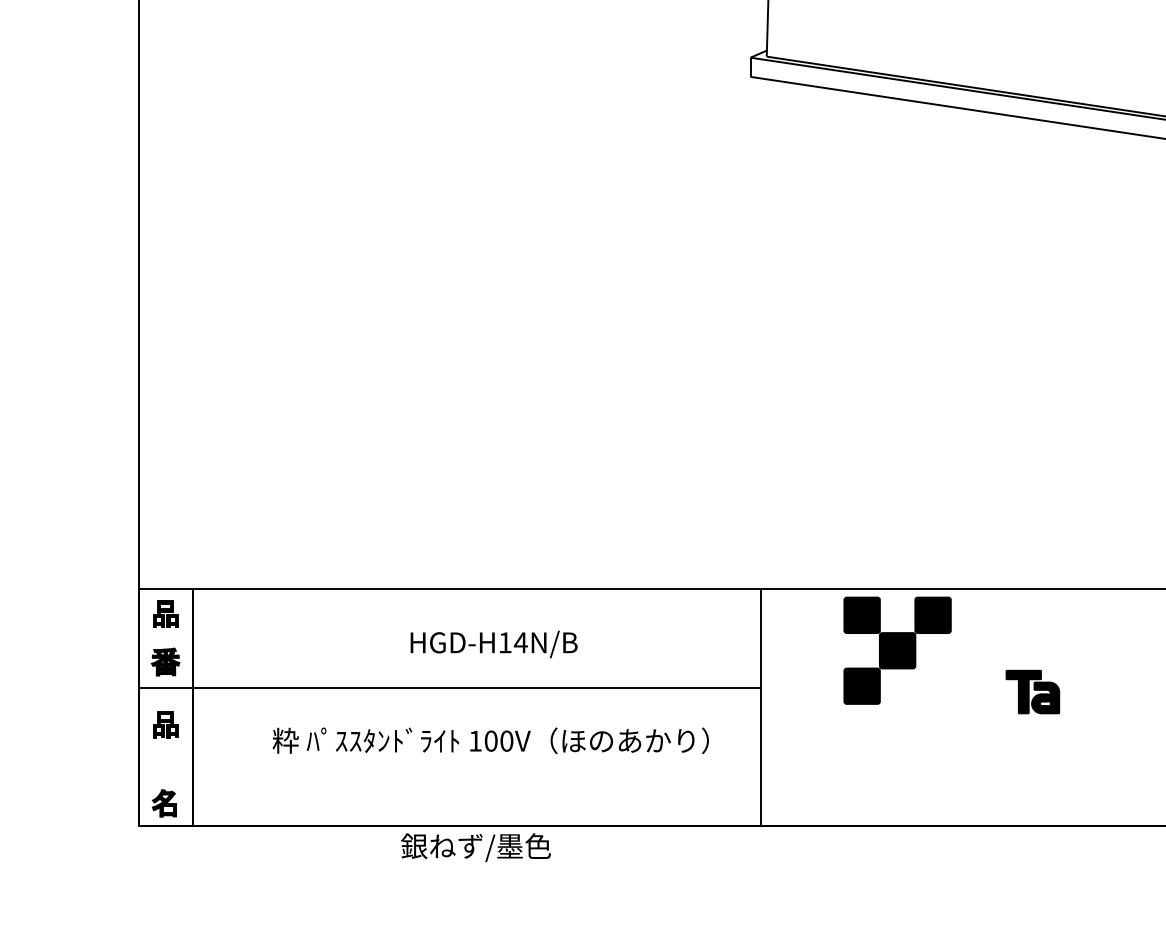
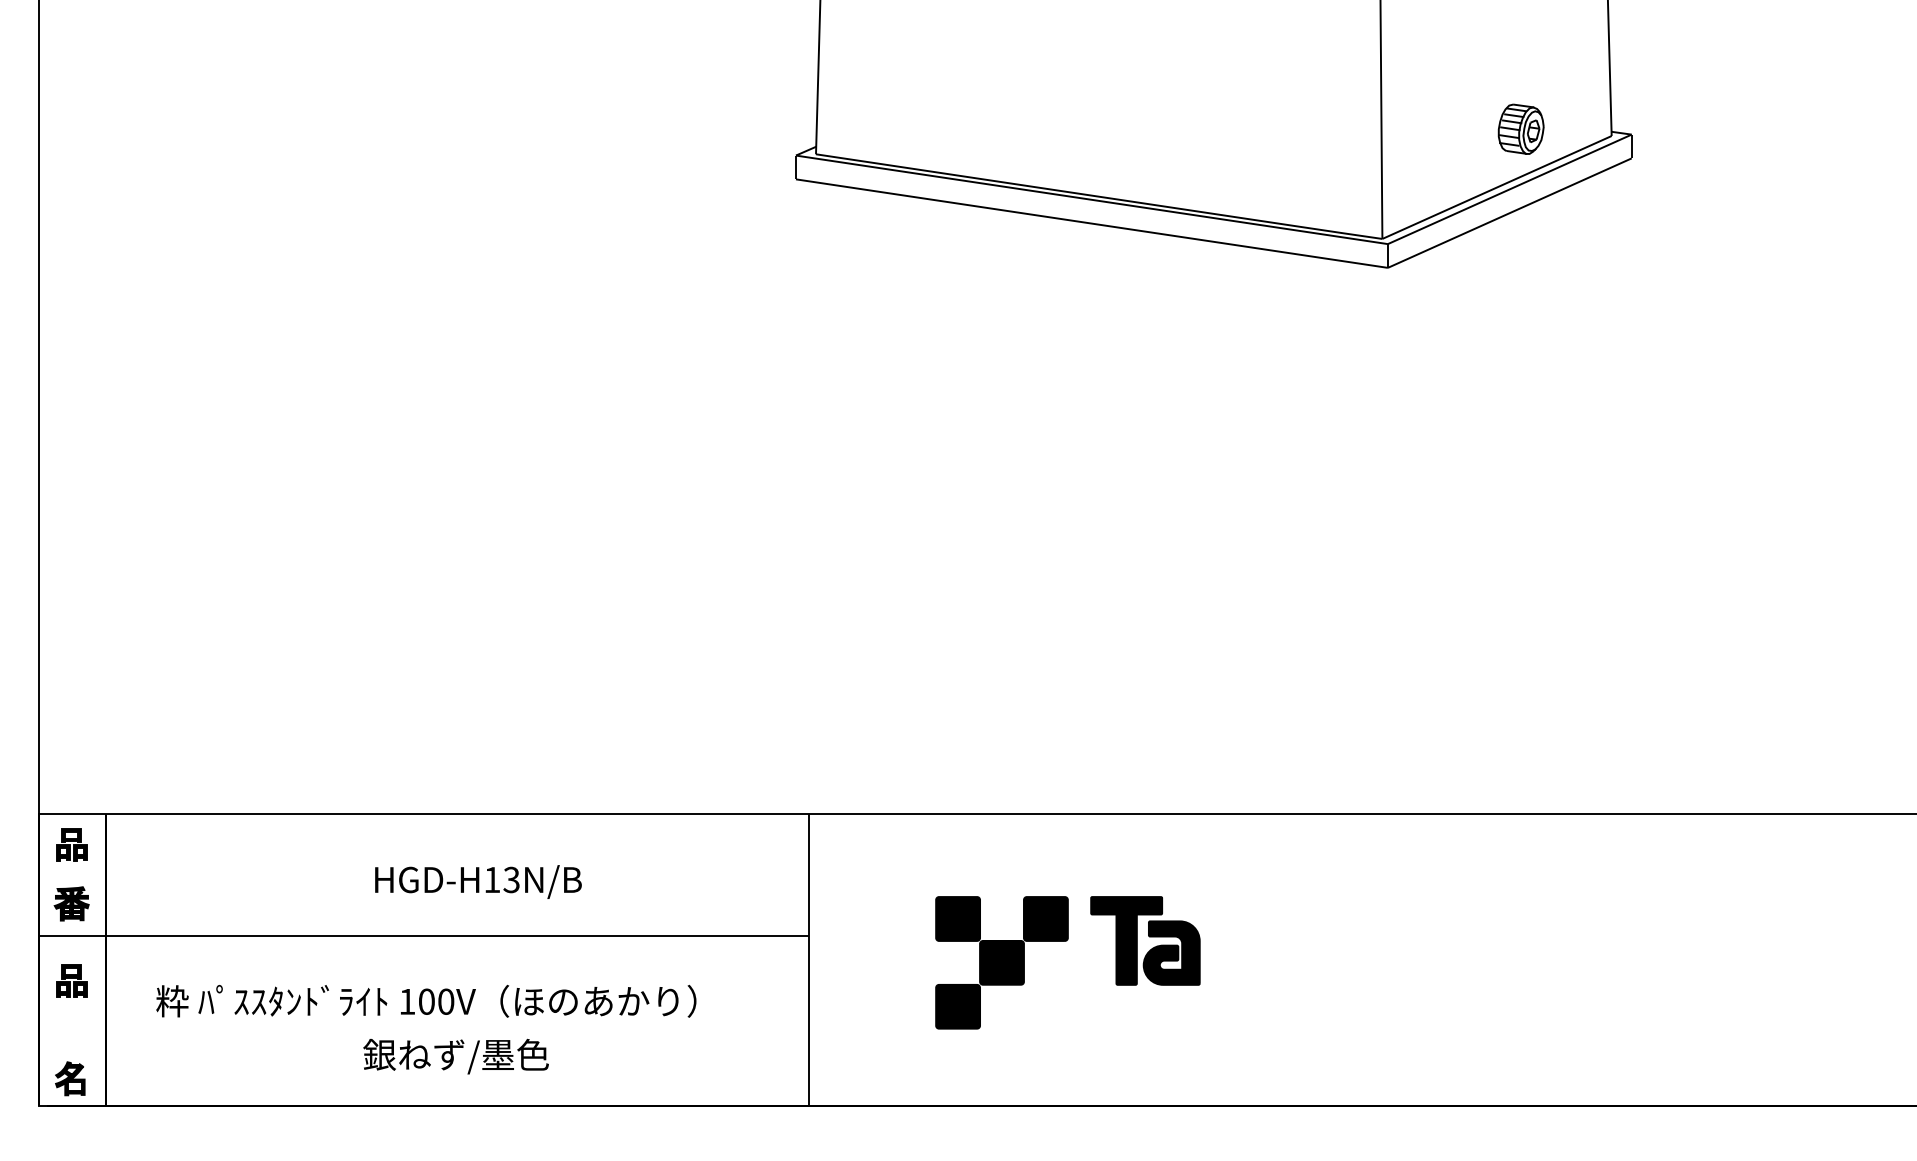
text: (520, 642) -> (511, 879), HGD-H14N/B -> HGD-H13N/B
part: (897, 650) -> (1001, 962), moved
part: (1032, 691) -> (1145, 940), size x1.67
text: (490, 740) -> (426, 1000), moved
text: (475, 847) -> (455, 1056), moved

